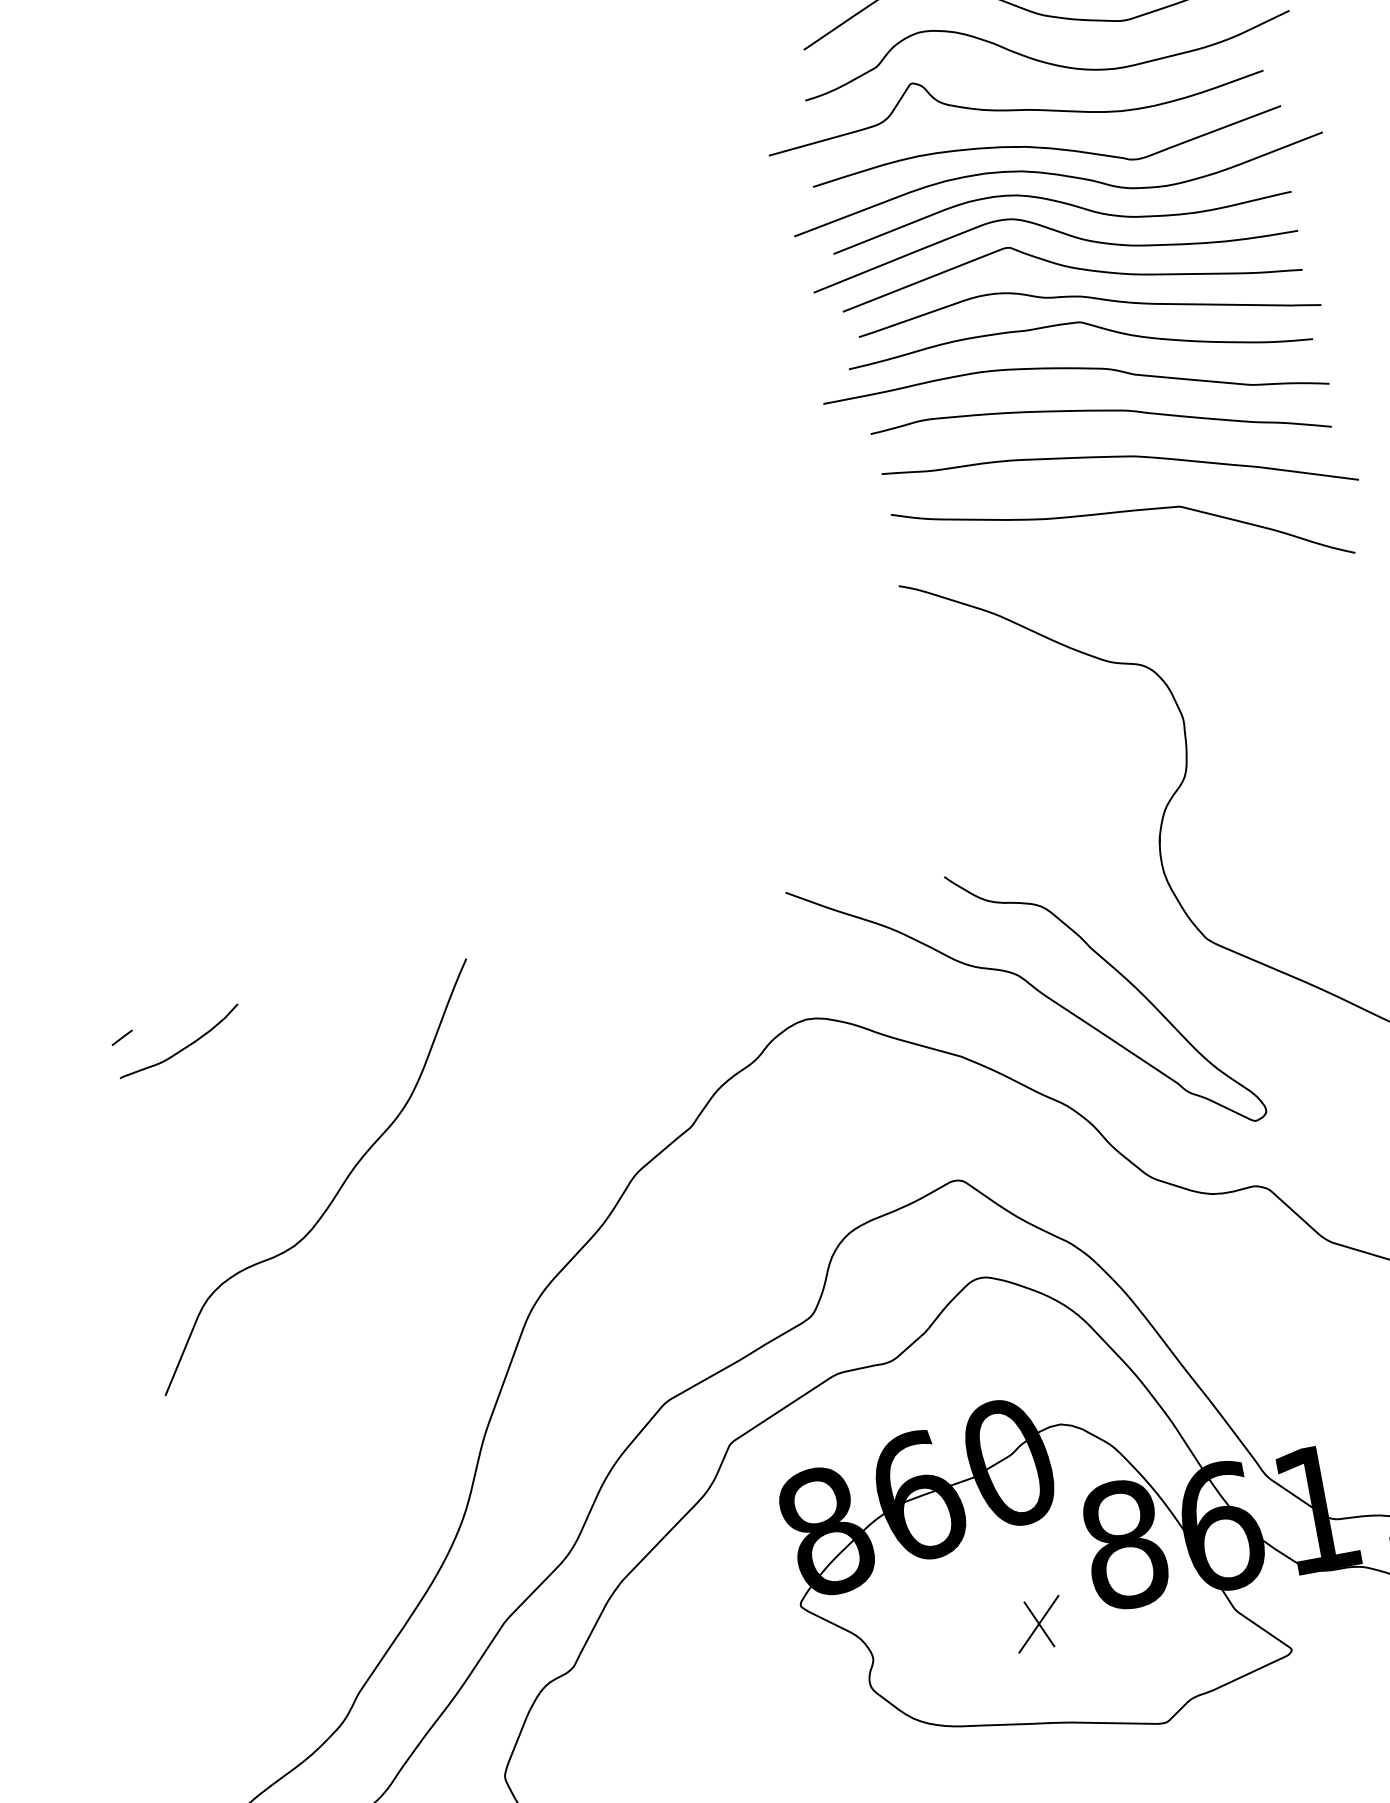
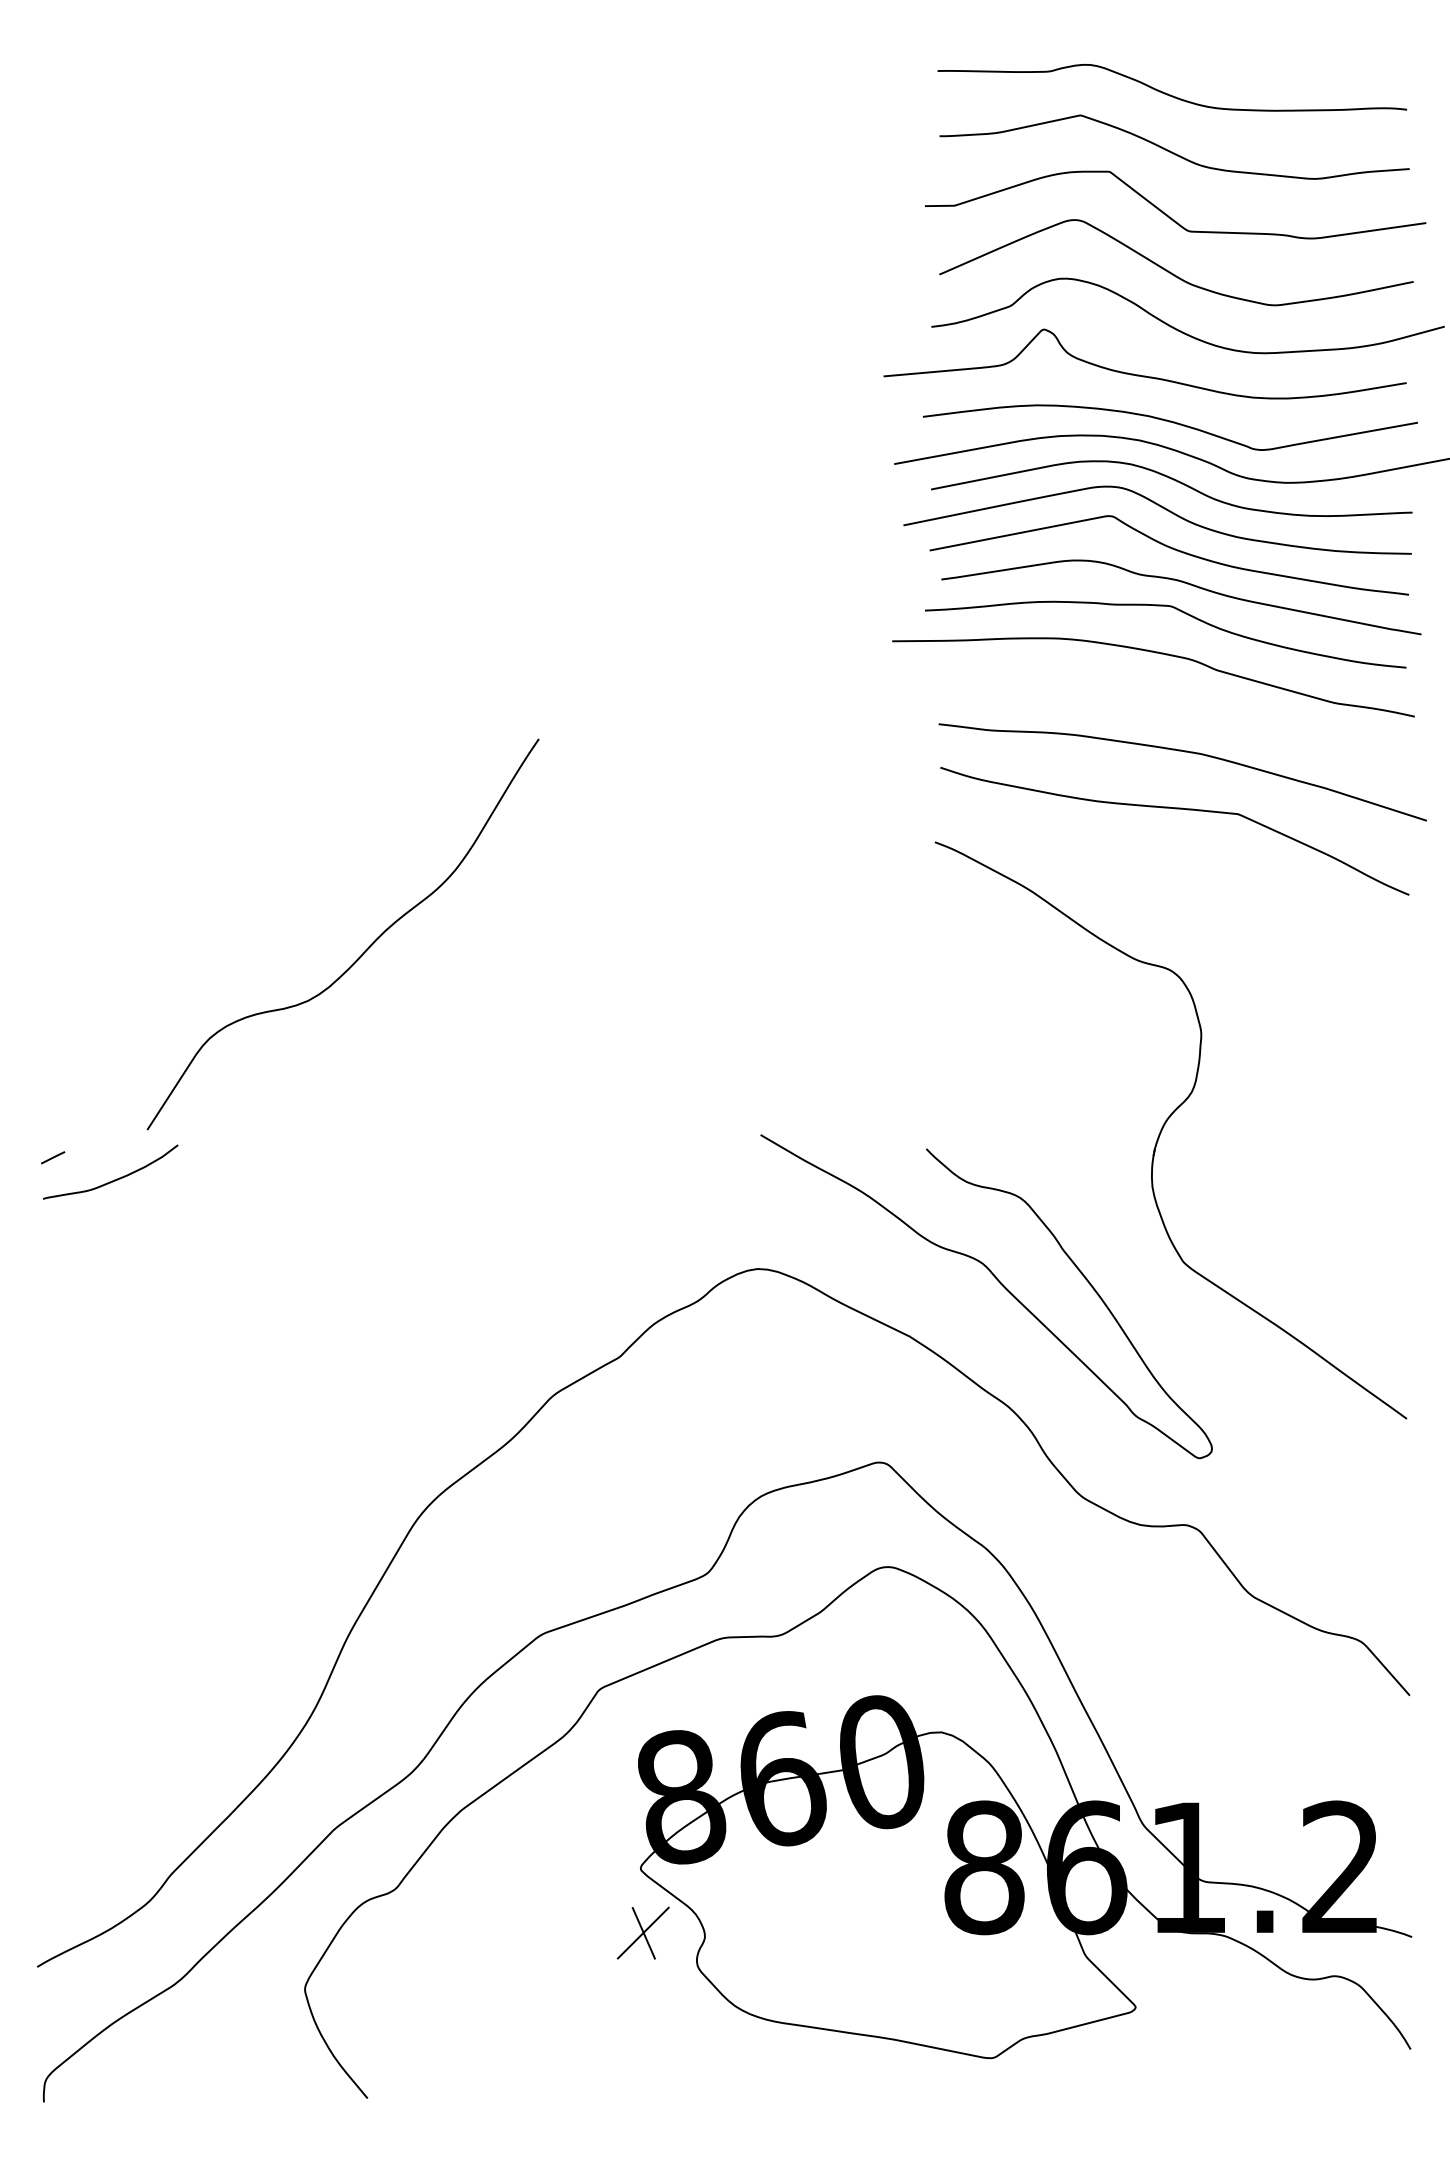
curve: (1098, 411) -> (1172, 701), removed
curve: (339, 1187) -> (365, 949), moved
part: (1038, 1623) -> (642, 1932), moved

